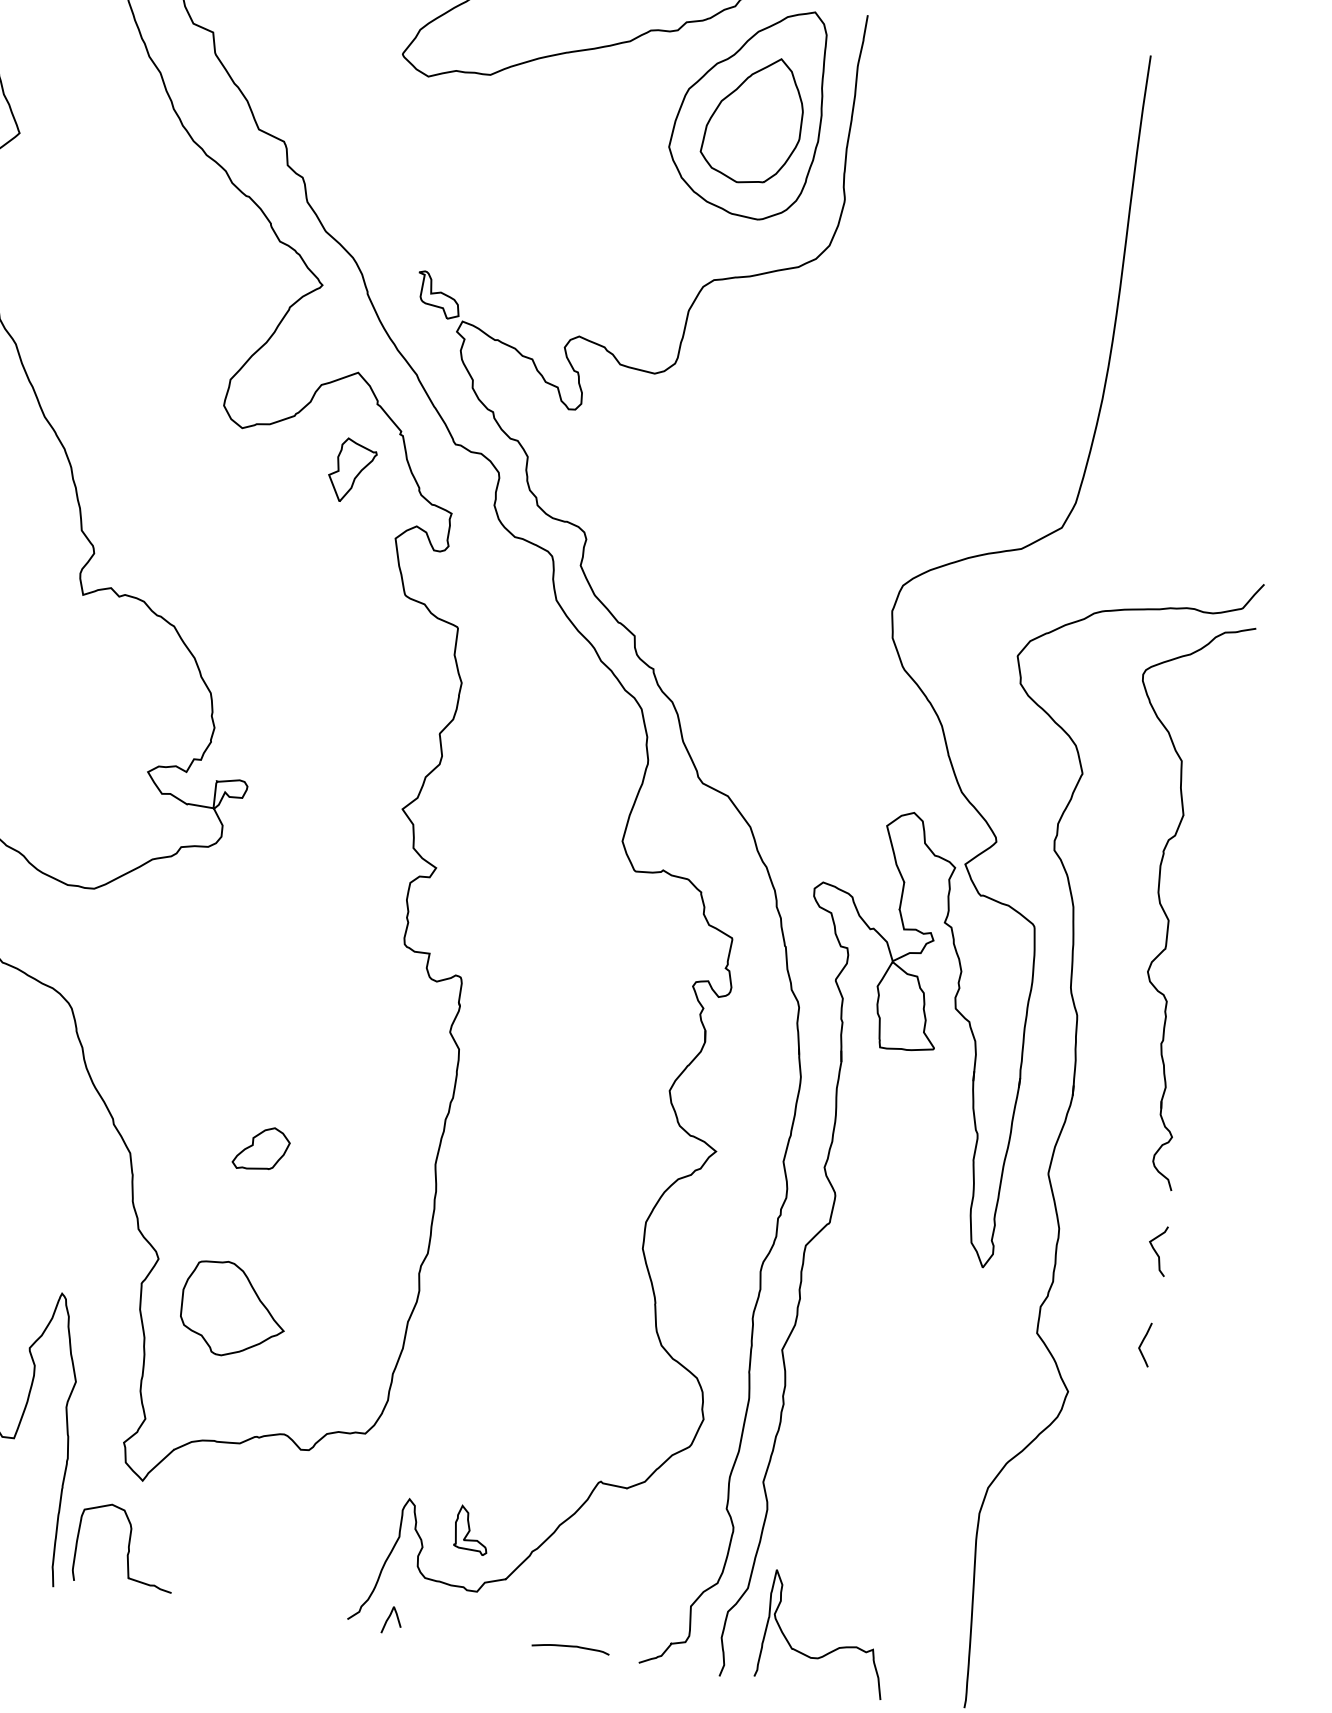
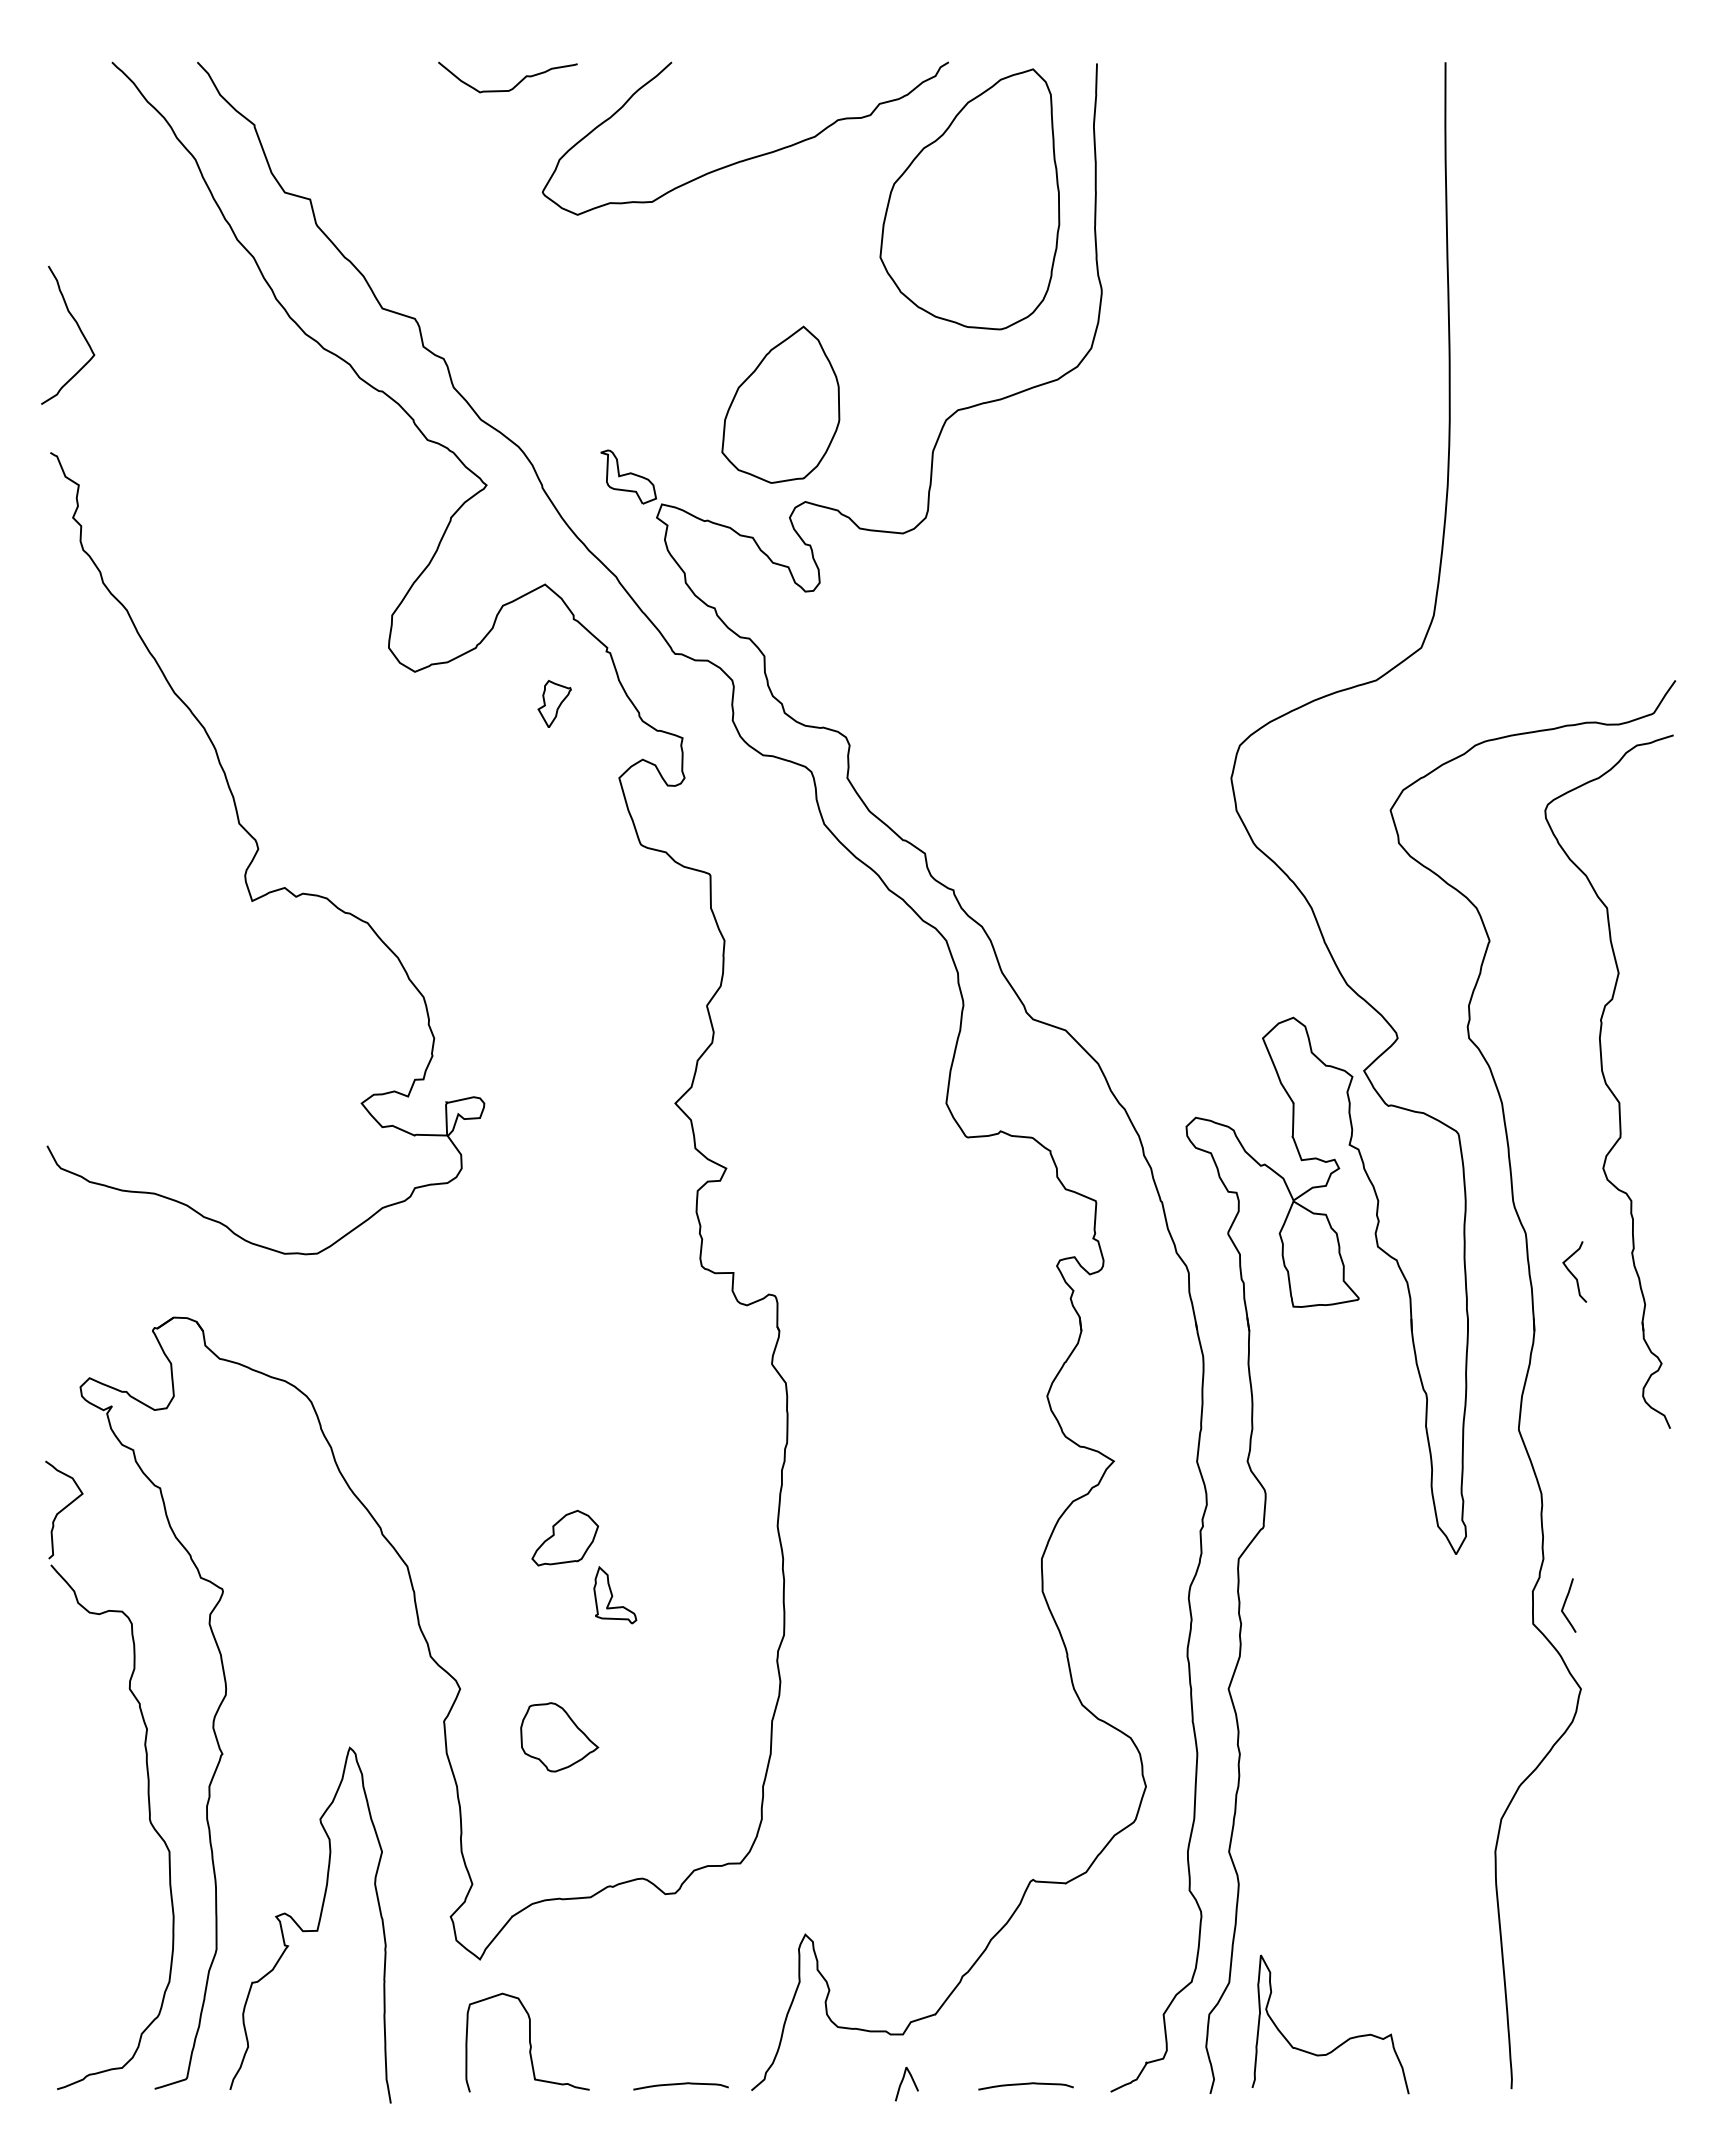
part: (753, 119) -> (780, 404), moved
part: (351, 470) -> (554, 703), size x0.6
curve: (1156, 1251) -> (1572, 1273), moved
part: (233, 1310) -> (559, 1737), size x0.6
curve: (1142, 1343) -> (1565, 1604), moved
part: (472, 1530) -> (615, 1595), moved
curve: (128, 1547) -> (529, 2042), moved
curve: (290, 1605) -> (680, 2084), added
curve: (389, 1618) -> (902, 2082), moved

